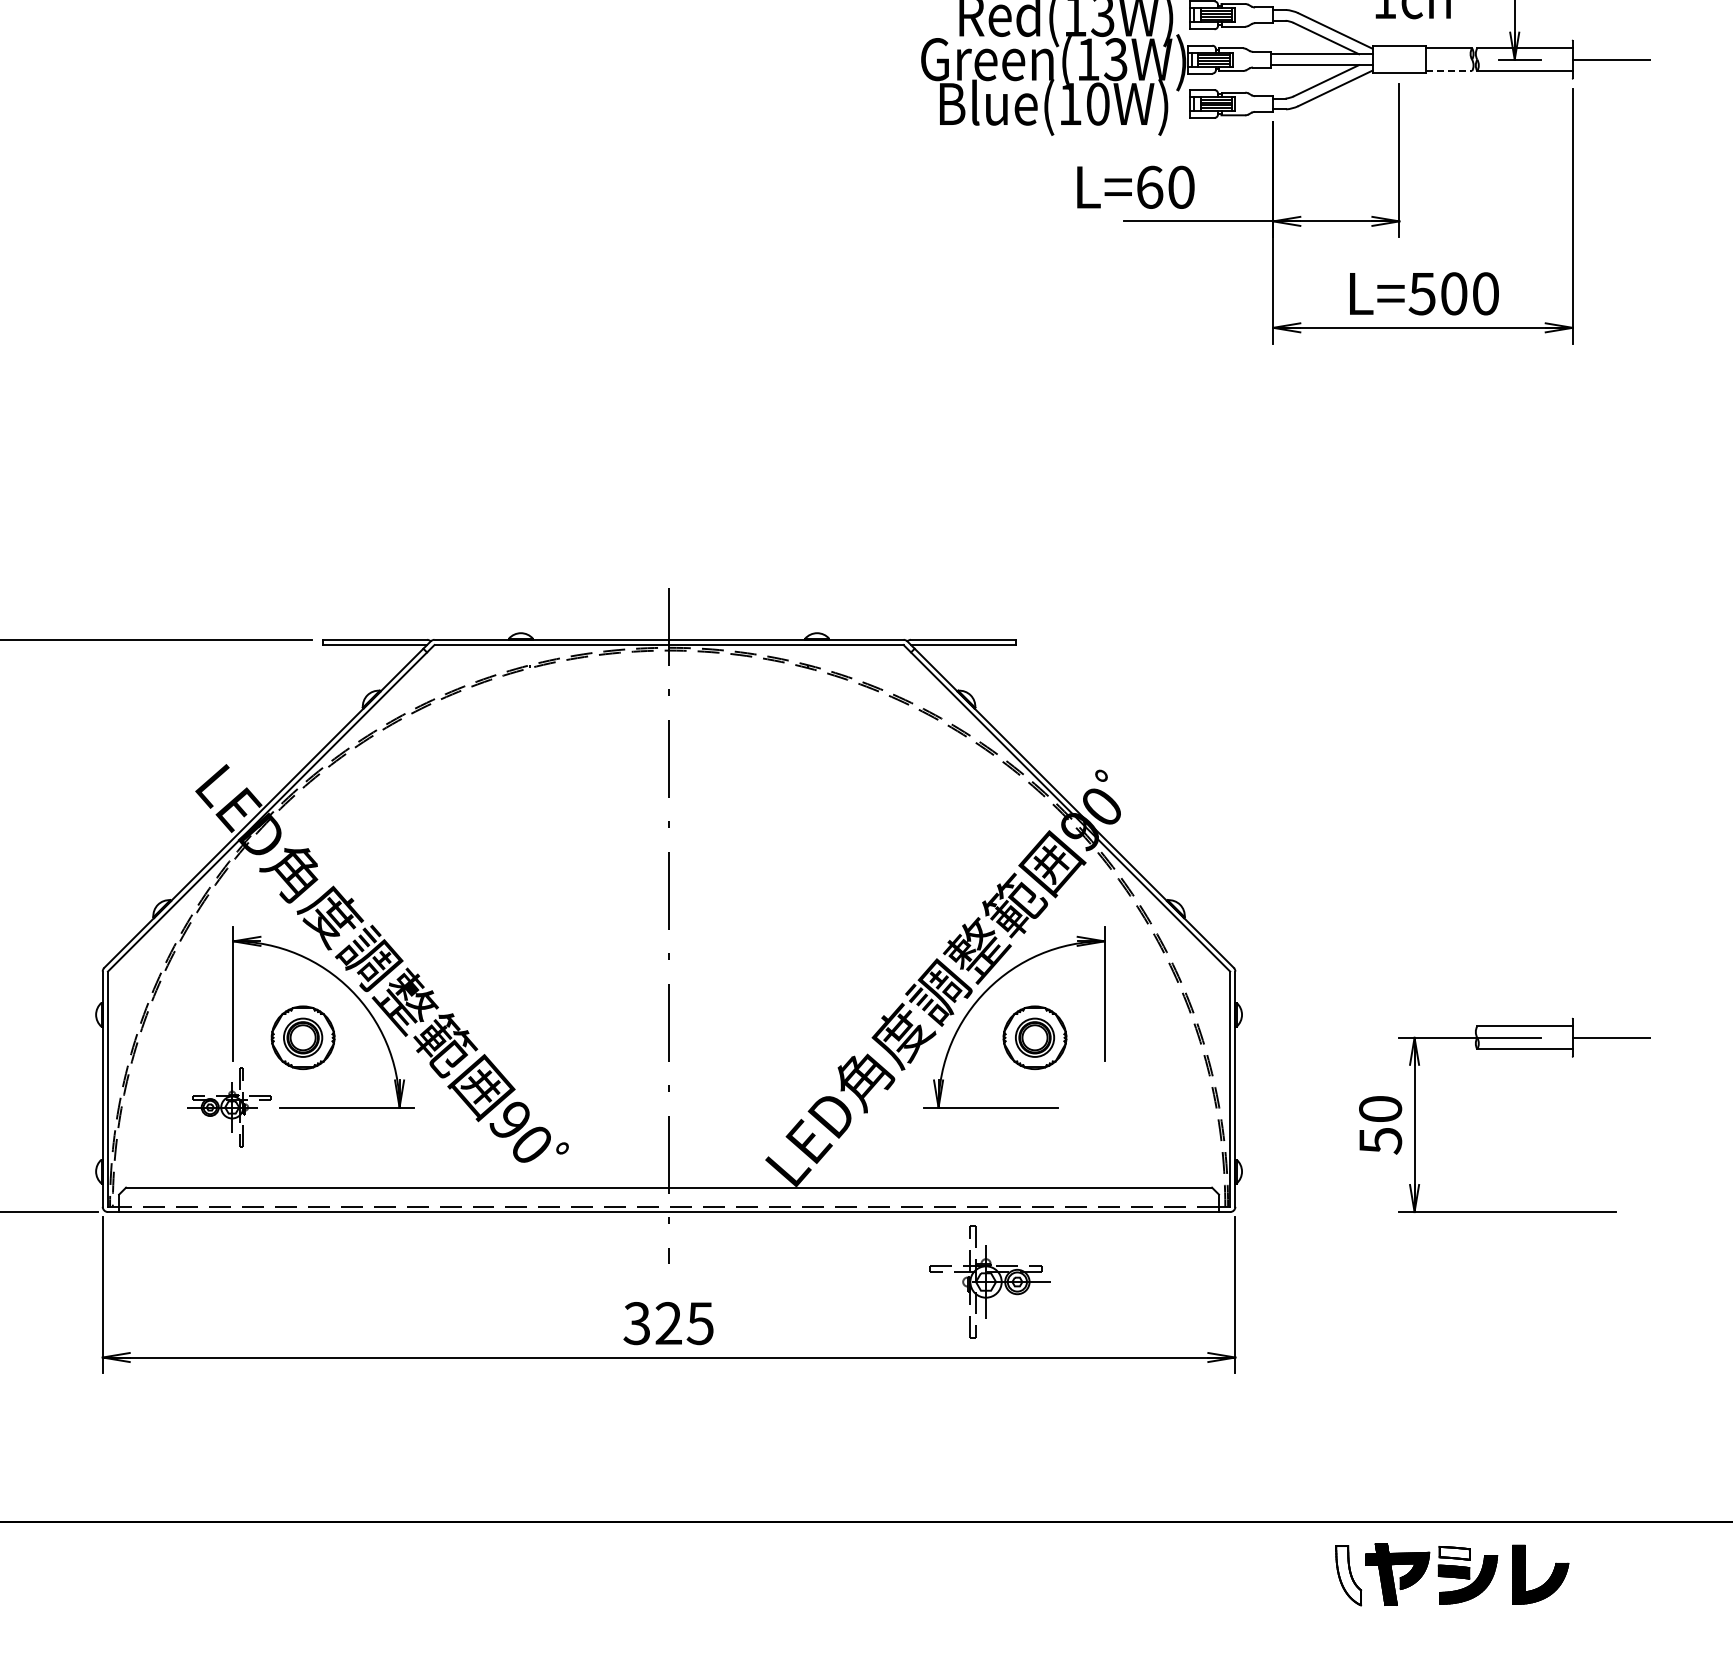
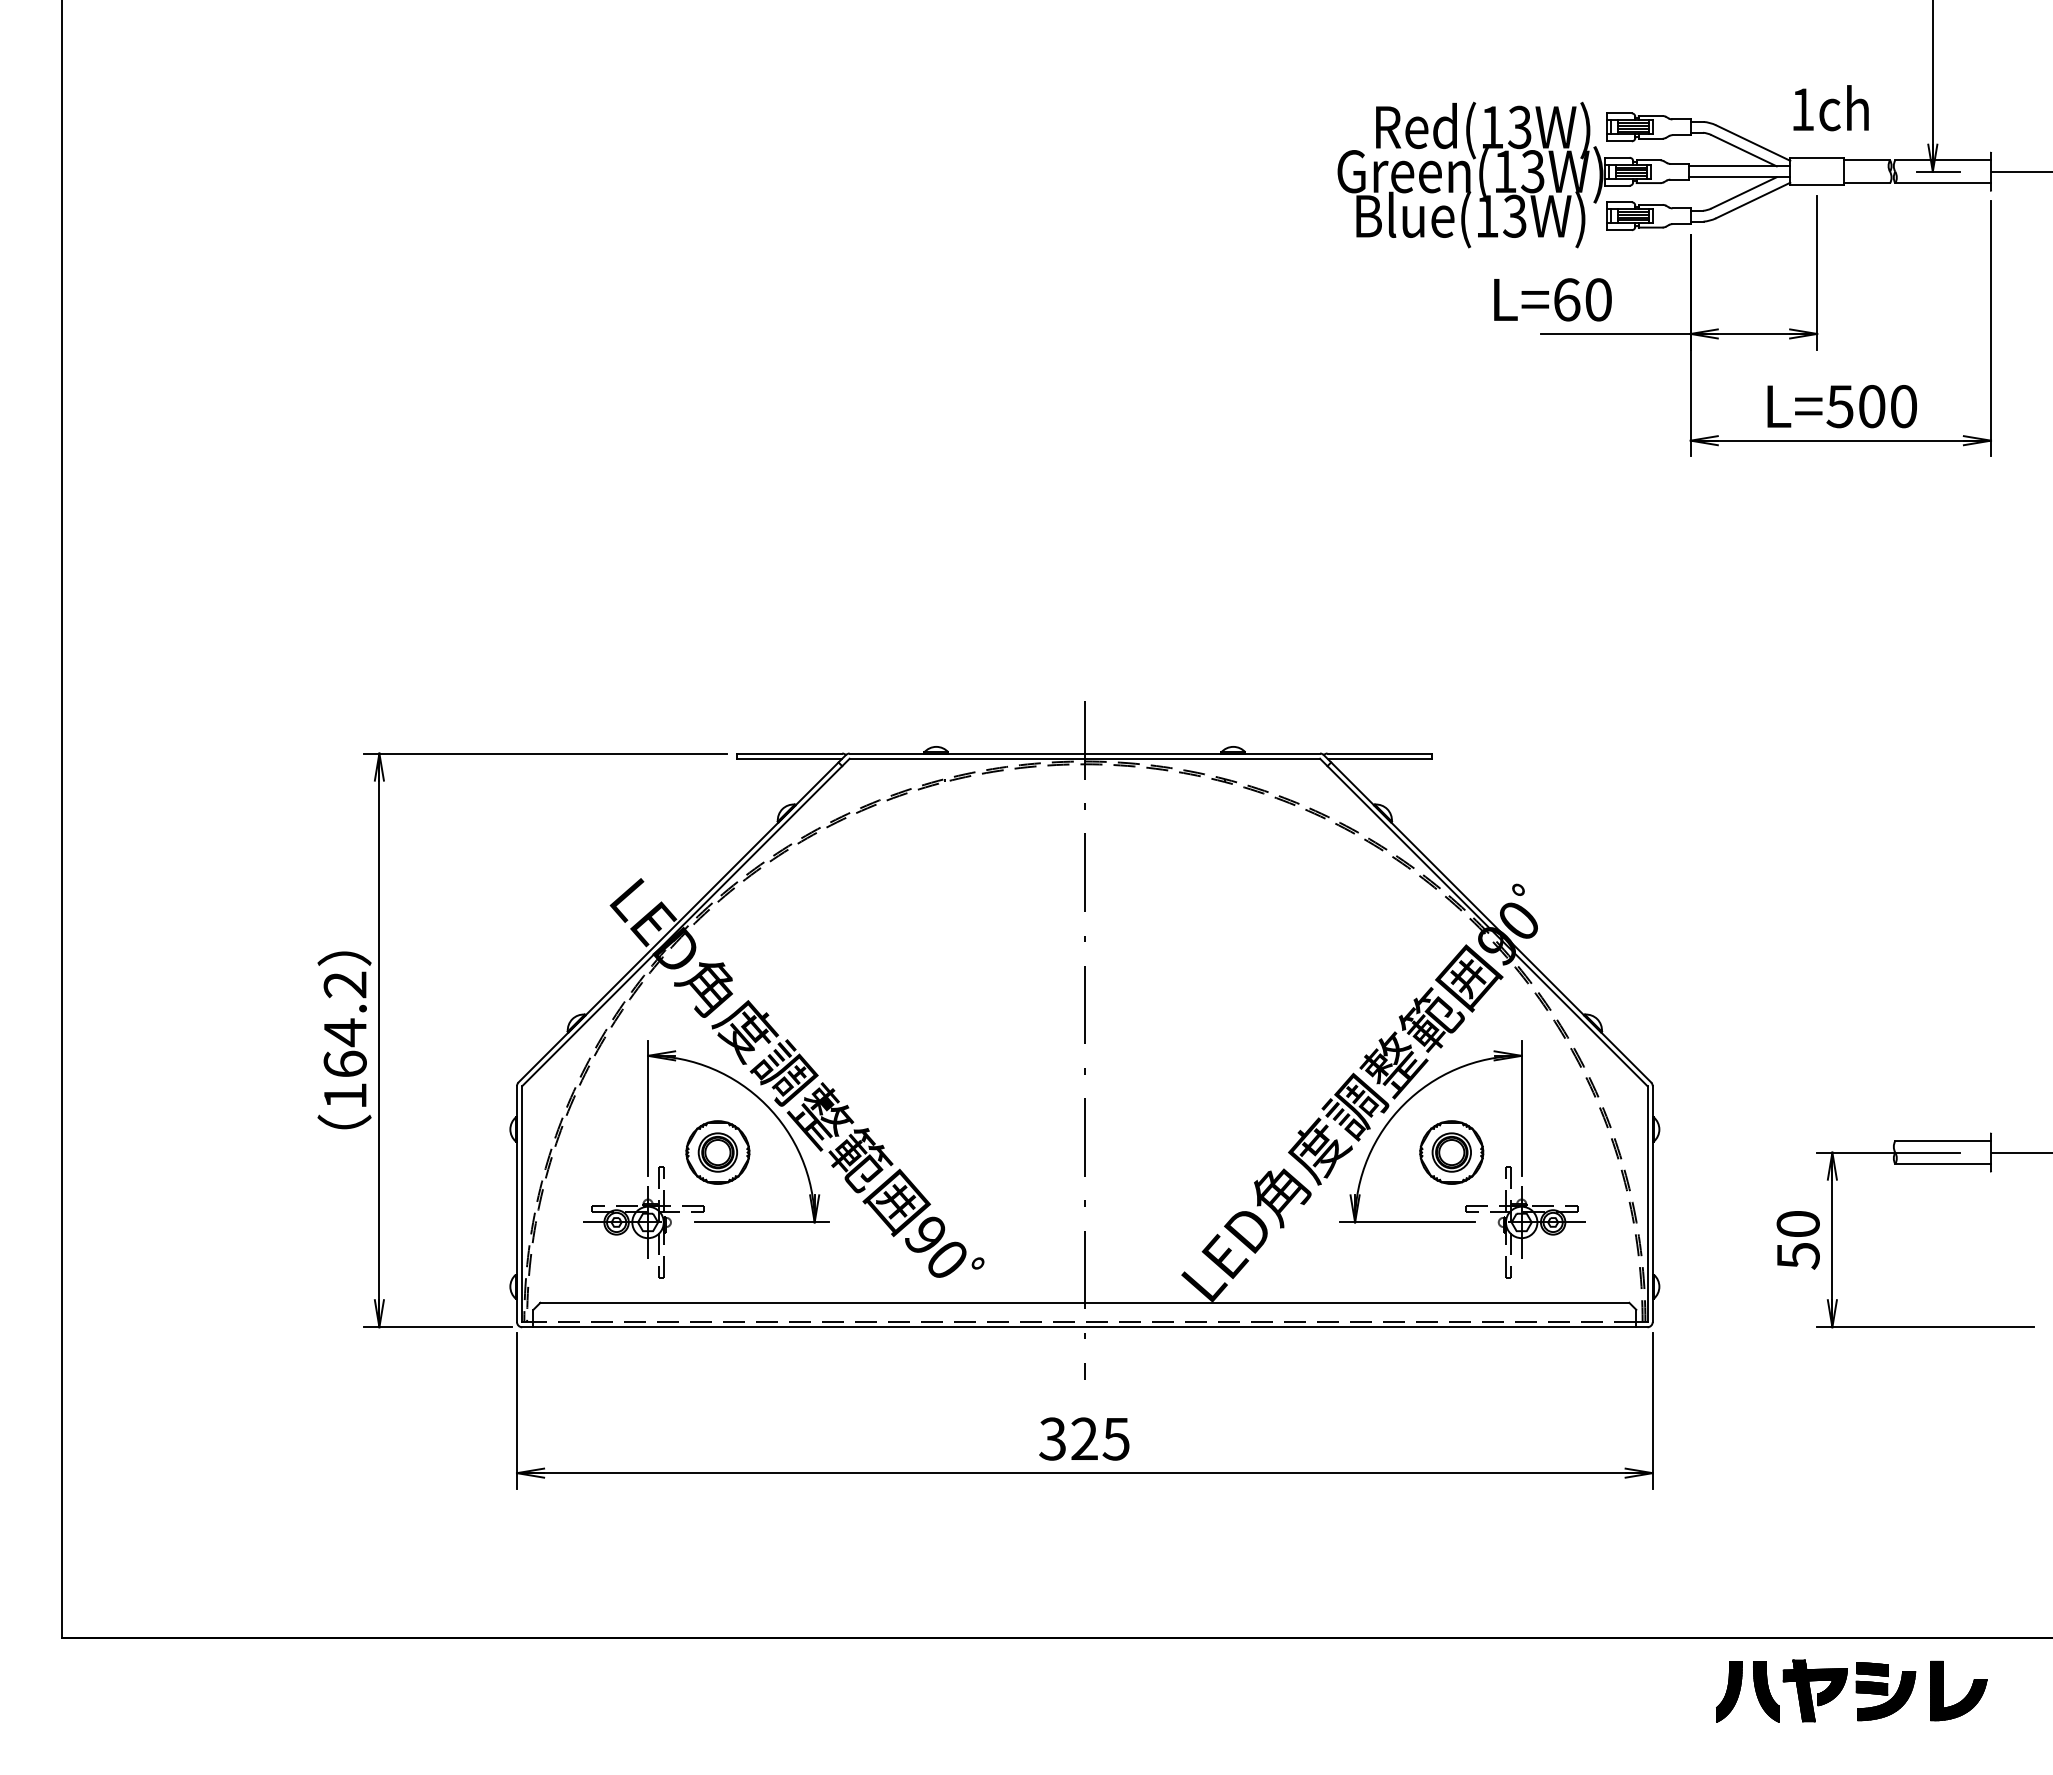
line: (1449, 71) -> (1867, 183), dashed -> solid
text: (1097, 103) -> (1514, 215), Blue(10W) -> Blue(13W)
part: (228, 1107) -> (643, 1222), size x1.43
part: (989, 1282) -> (1525, 1222), moved
fill: (1454, 1553) -> (1872, 1669), added
part: (1311, 1575) -> (1729, 1691), added
fill: (1347, 1575) -> (1765, 1691), added

